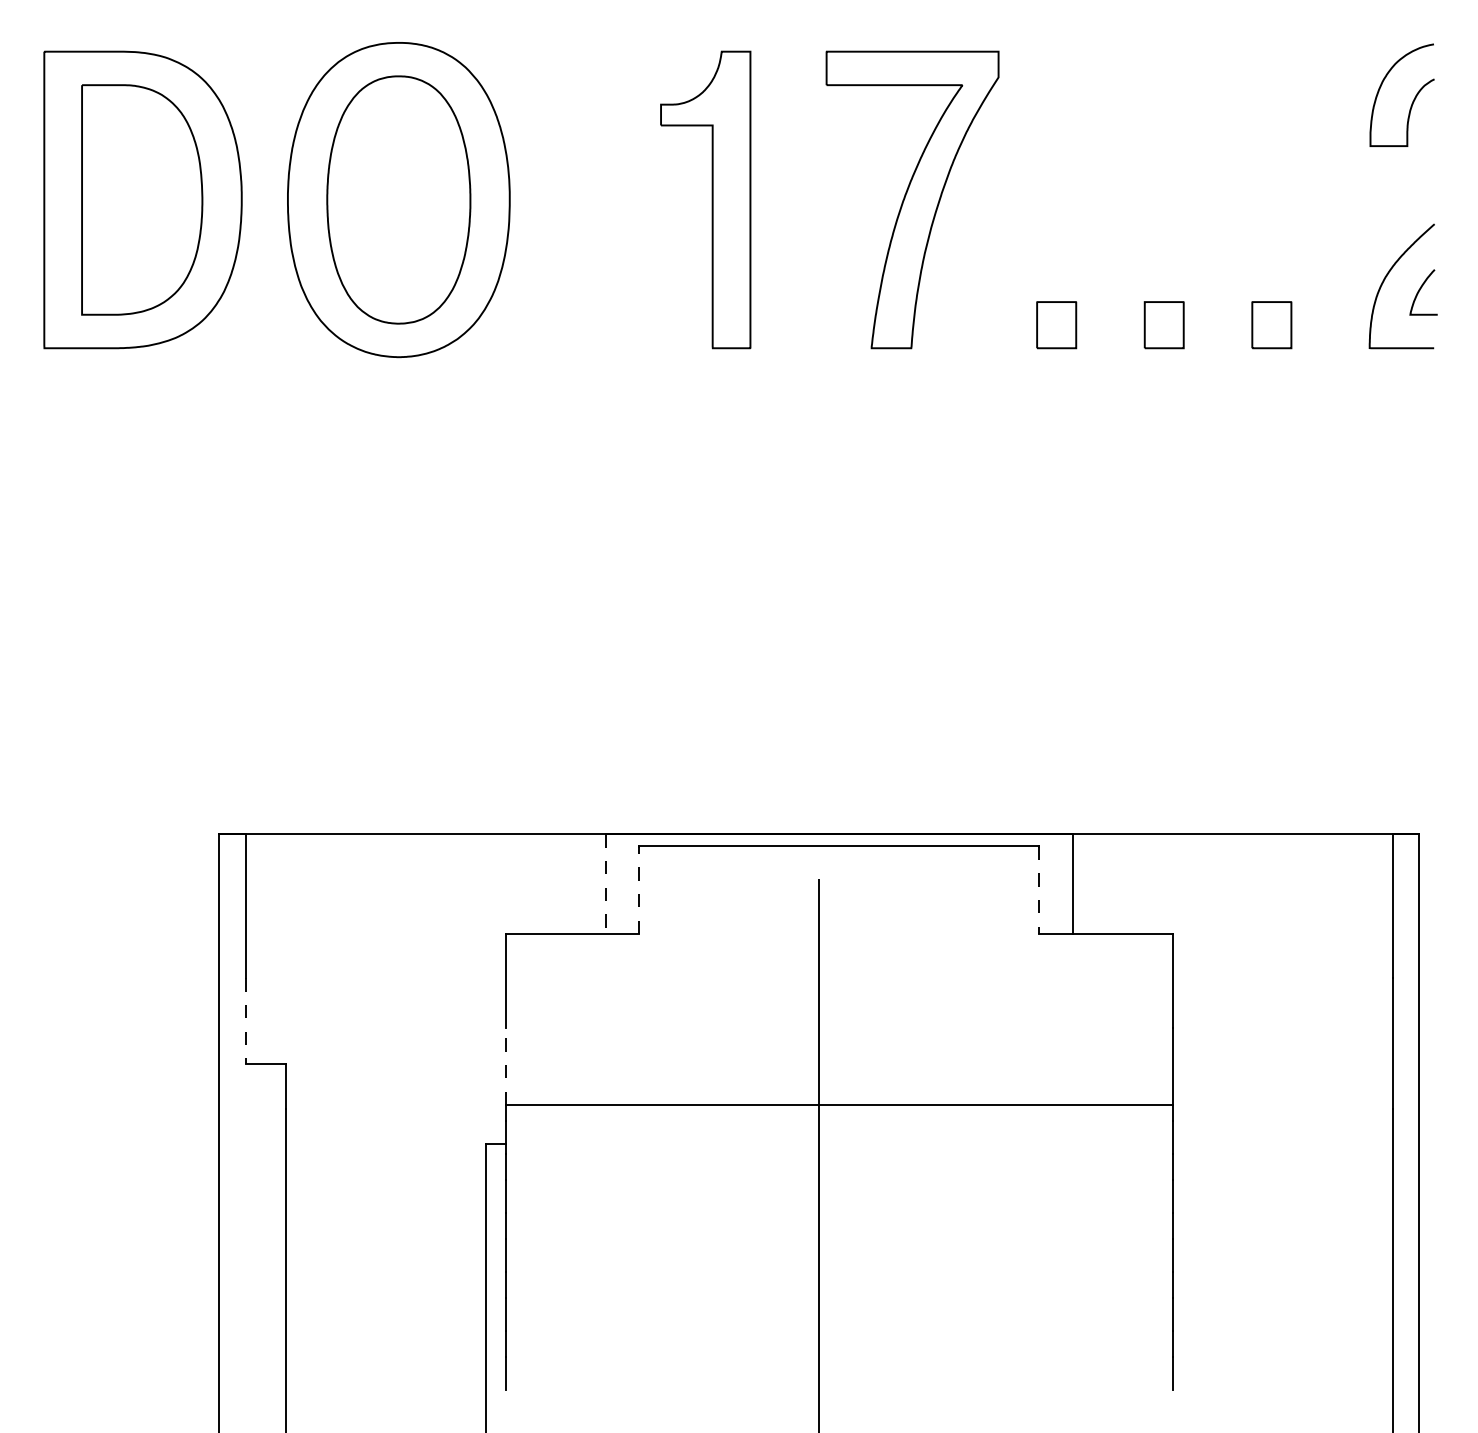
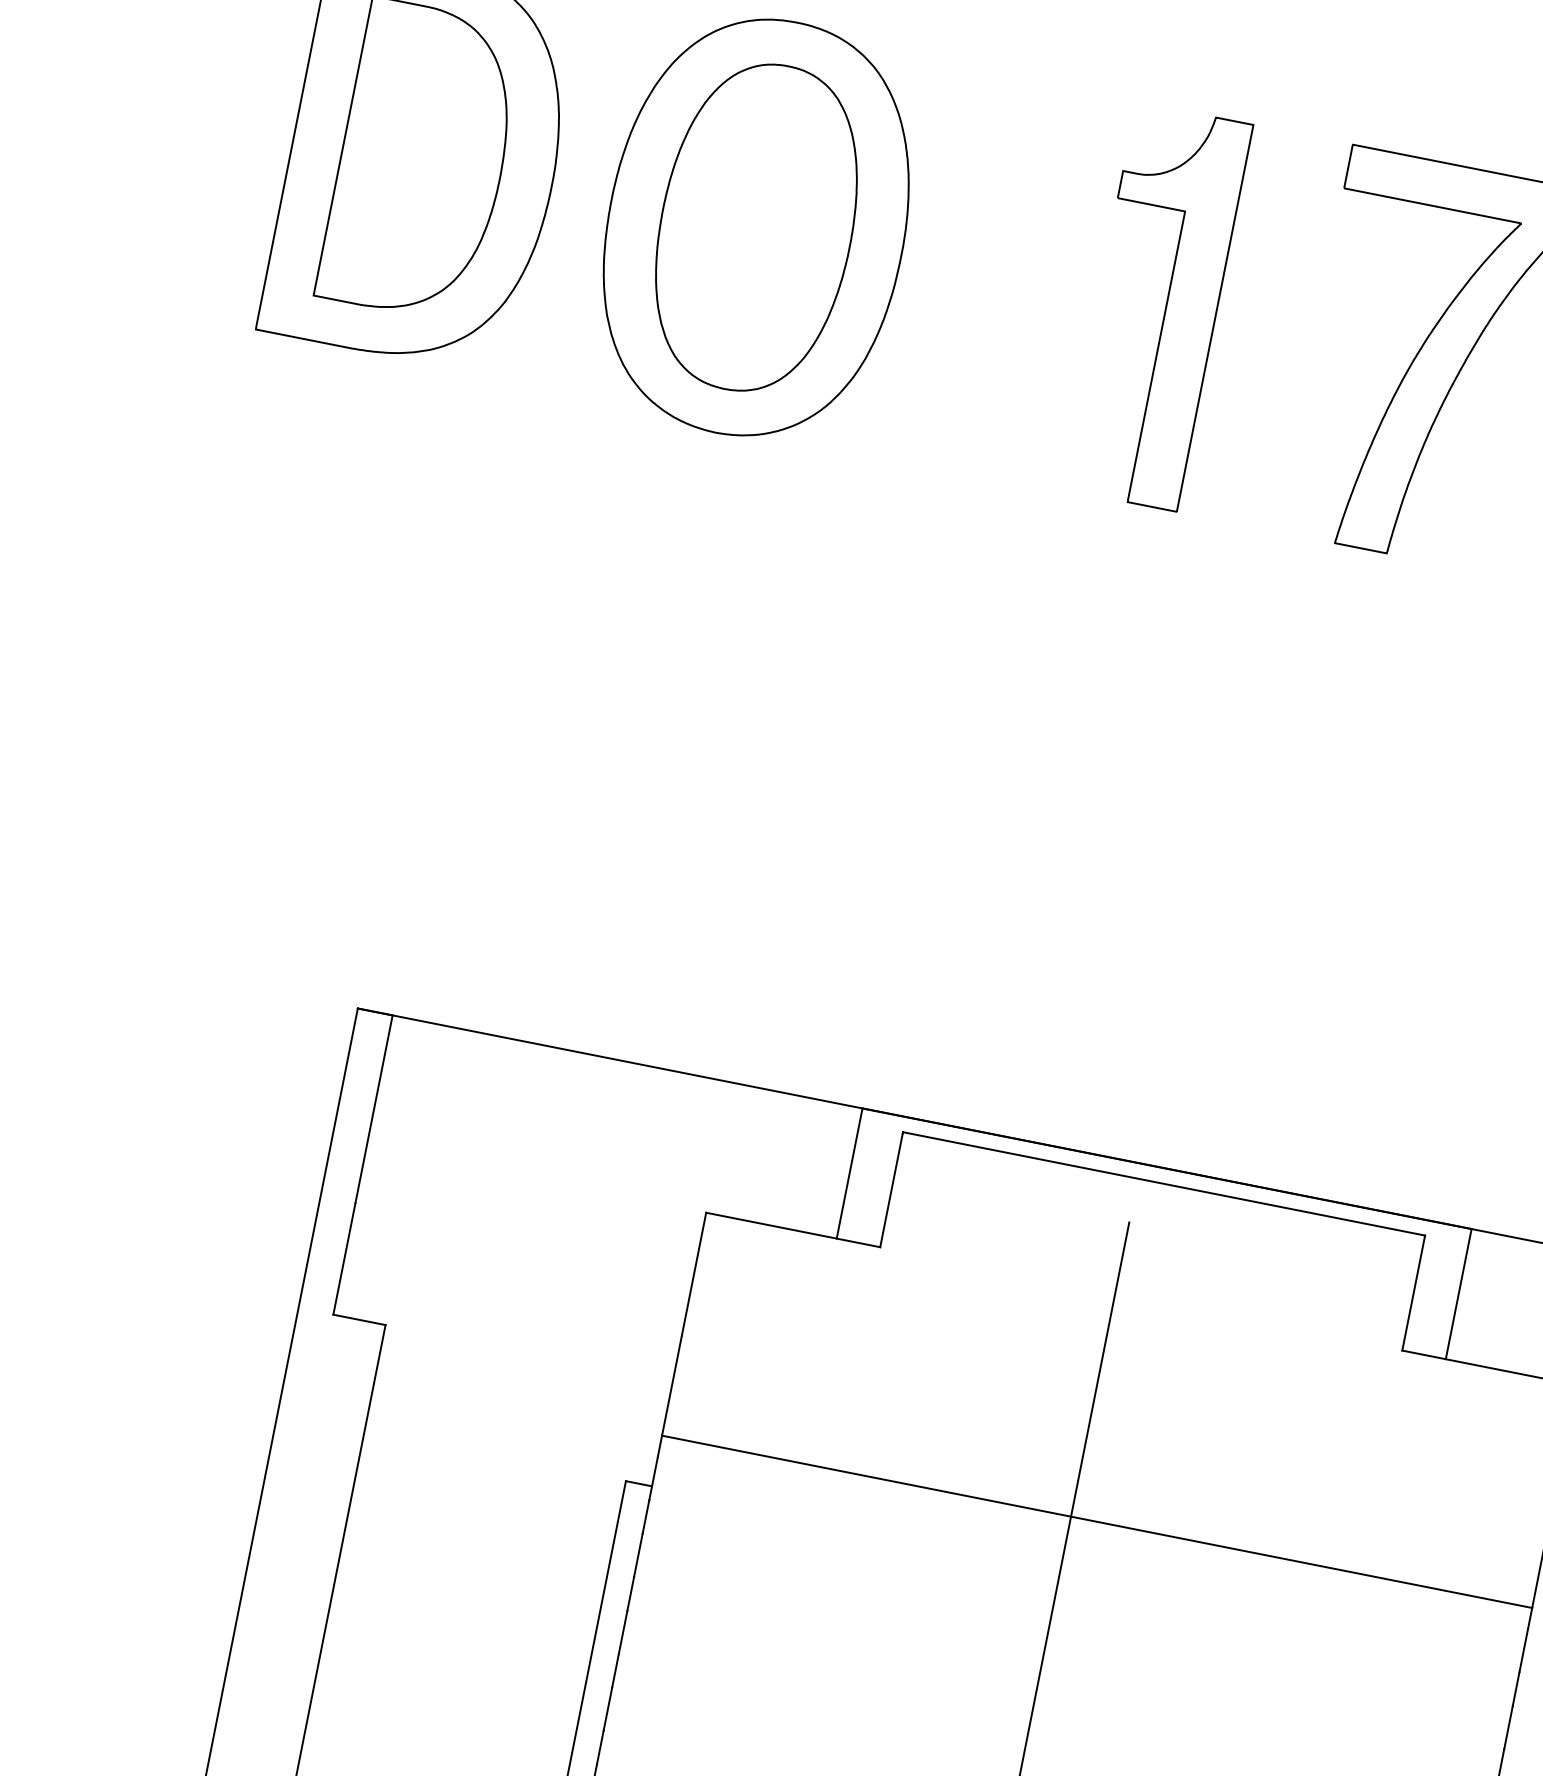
line: (605, 884) -> (849, 1173), dashed -> solid
line: (639, 890) -> (892, 1190), dashed -> solid
line: (1039, 890) -> (1413, 1293), dashed -> solid
line: (245, 1021) -> (344, 1259), dashed -> solid
line: (505, 1066) -> (671, 1385), dashed -> solid

